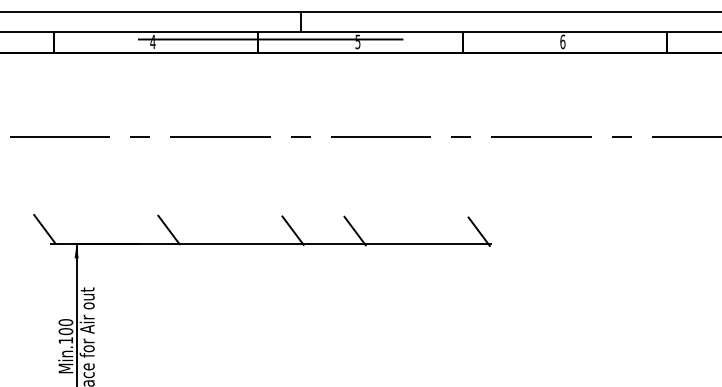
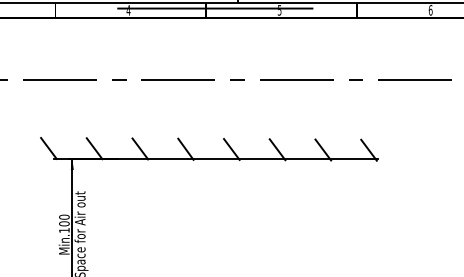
line: (106, 229) -> (94, 148), added
line: (230, 230) -> (185, 149), added
line: (416, 231) -> (322, 150), added

